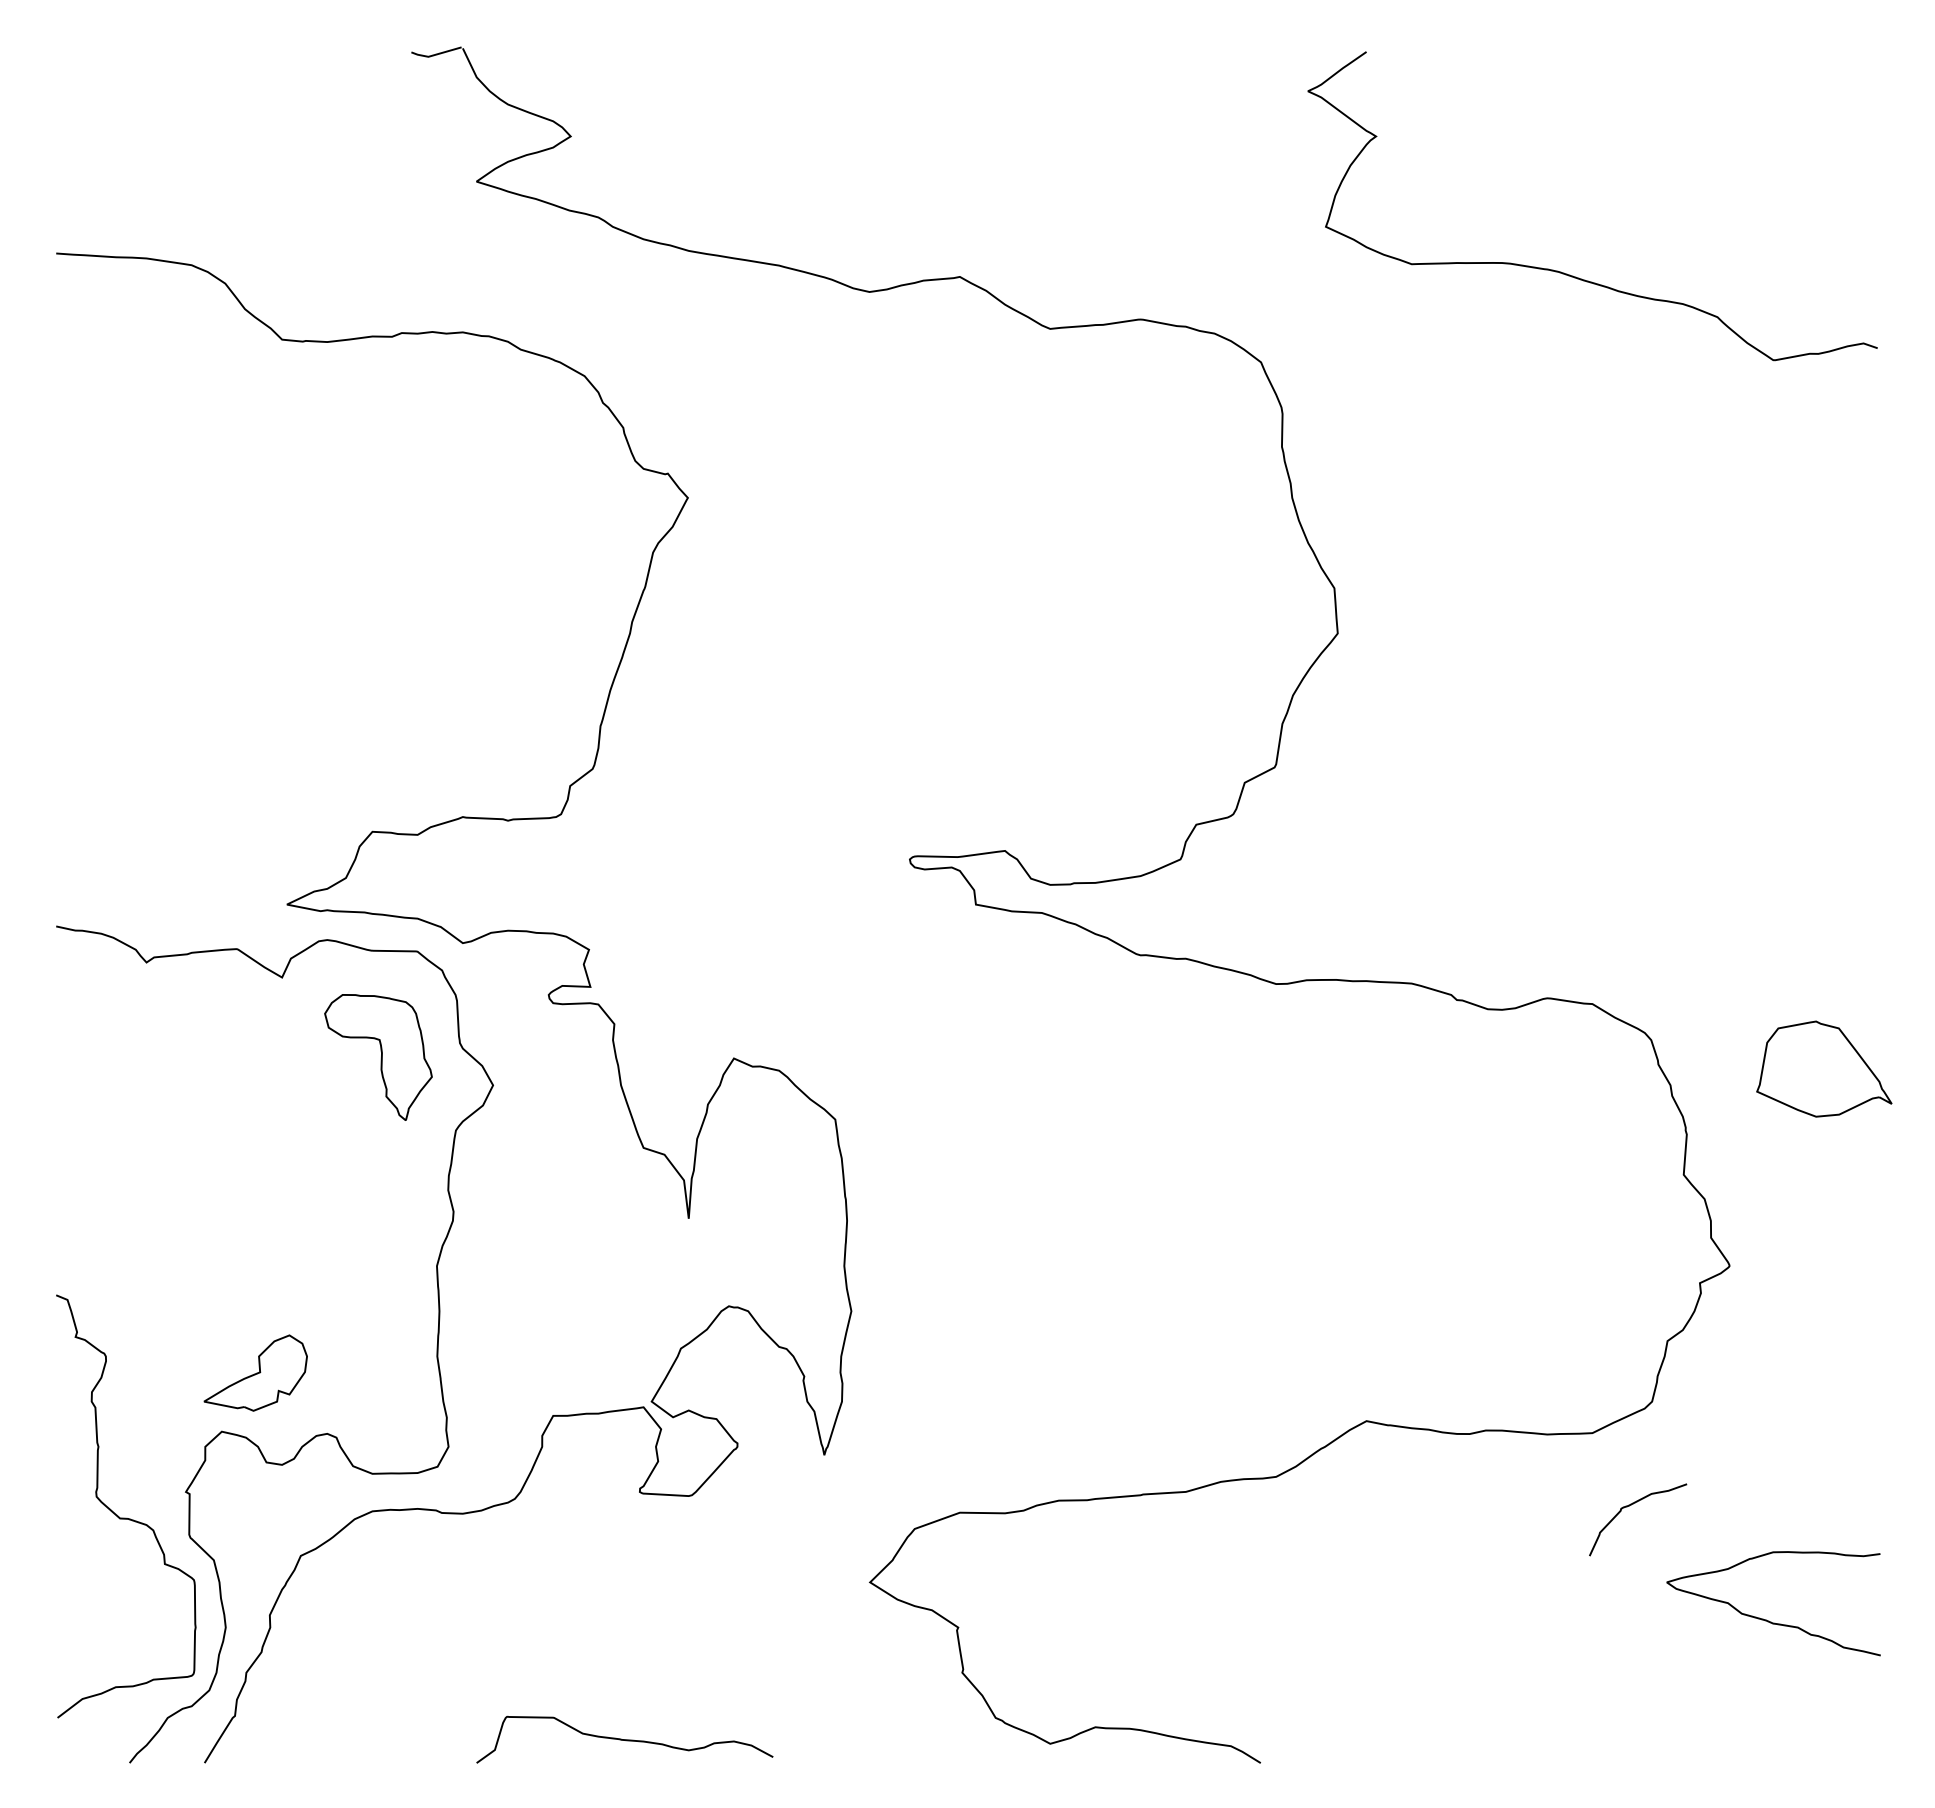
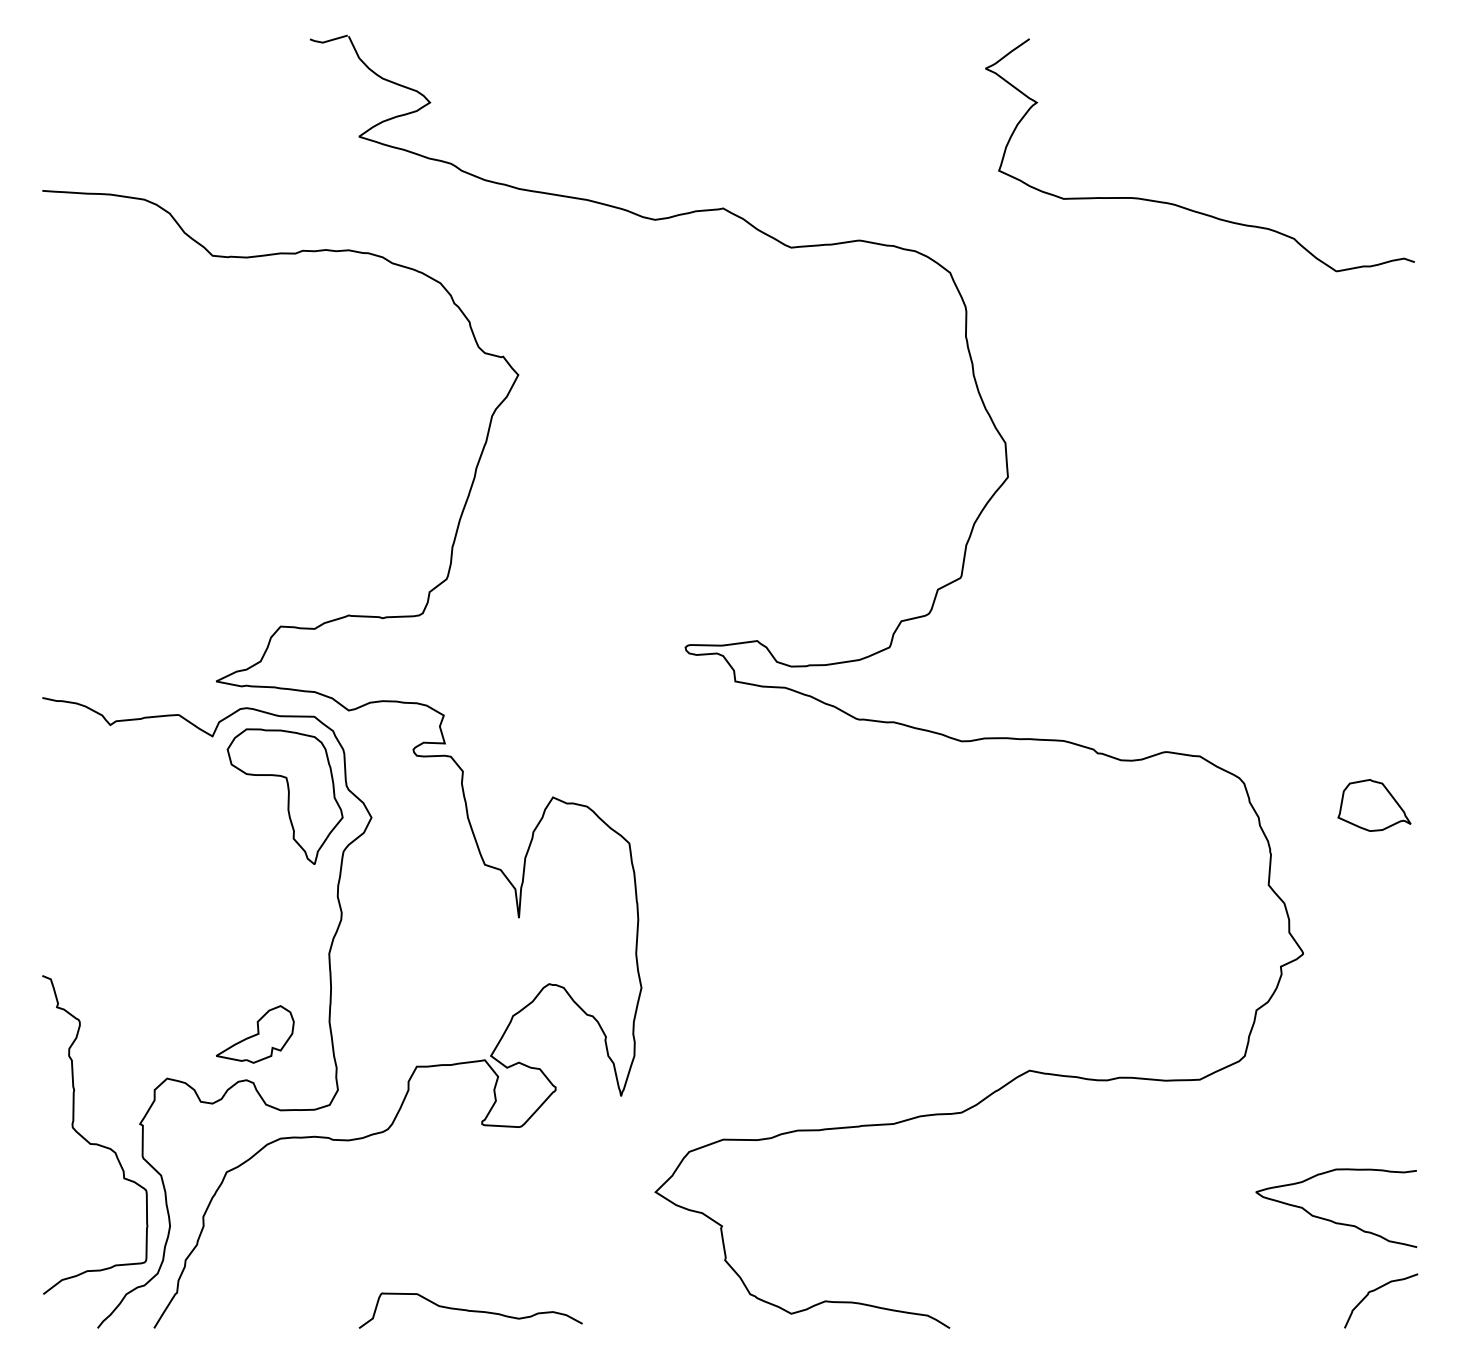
part: (378, 1057) -> (285, 796), size x1.43
part: (1823, 1069) -> (1373, 805), size x0.71
part: (255, 1372) -> (255, 1034), moved
curve: (1631, 1505) -> (1376, 1290), moved

